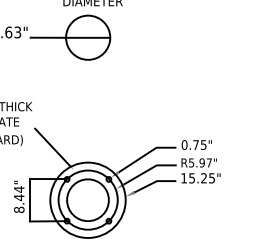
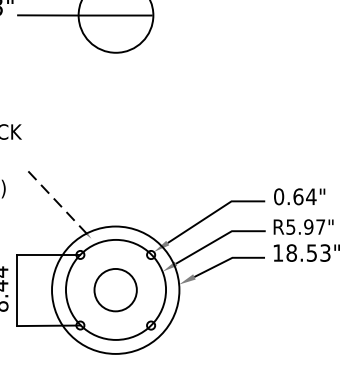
text: (199, 144) -> (304, 195), 0.75" -> 0.64"
line: (52, 147) -> (55, 200), solid -> dashed
text: (201, 178) -> (307, 253), 15.25" -> 18.53"
circle: (87, 200) -> (114, 290), size x0.6

